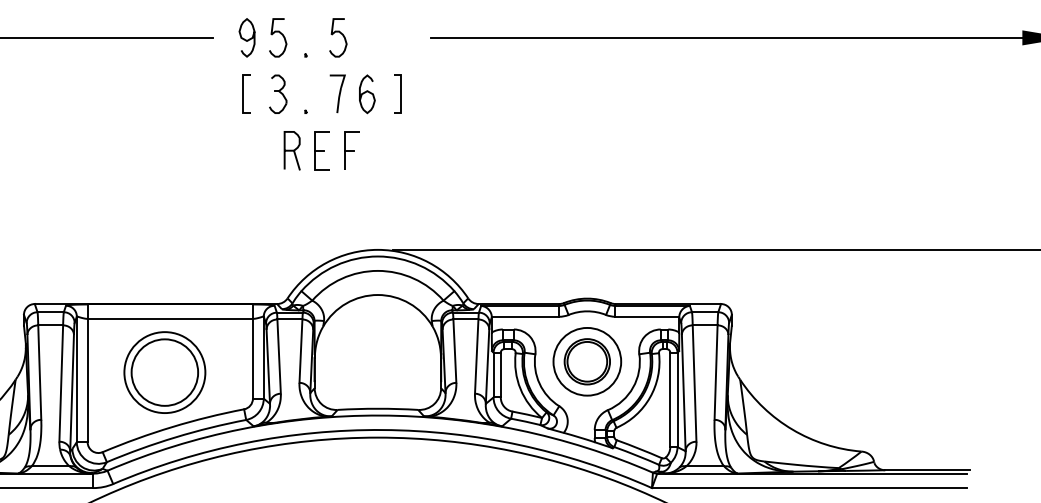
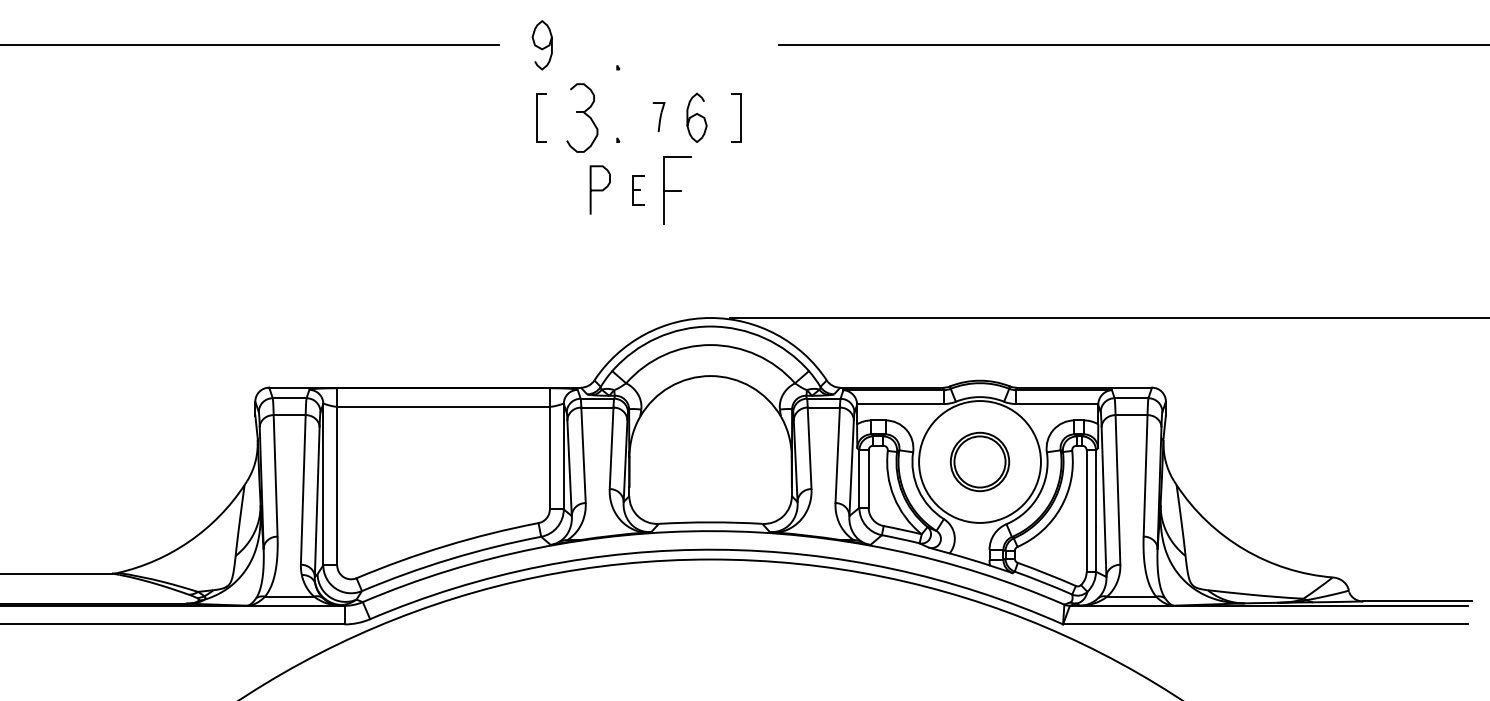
curve: (339, 33) -> (661, 39), removed
curve: (280, 34) -> (585, 40), removed
part: (277, 93) -> (581, 117), size x1.4
part: (337, 93) -> (658, 116), size x0.6
part: (351, 149) -> (676, 189), size x1.4
part: (321, 150) -> (638, 190), size x0.6
line: (296, 160) -> (605, 202), removed
circle: (586, 361) -> (979, 461), size x1.4
part: (164, 372) -> (436, 475), removed

